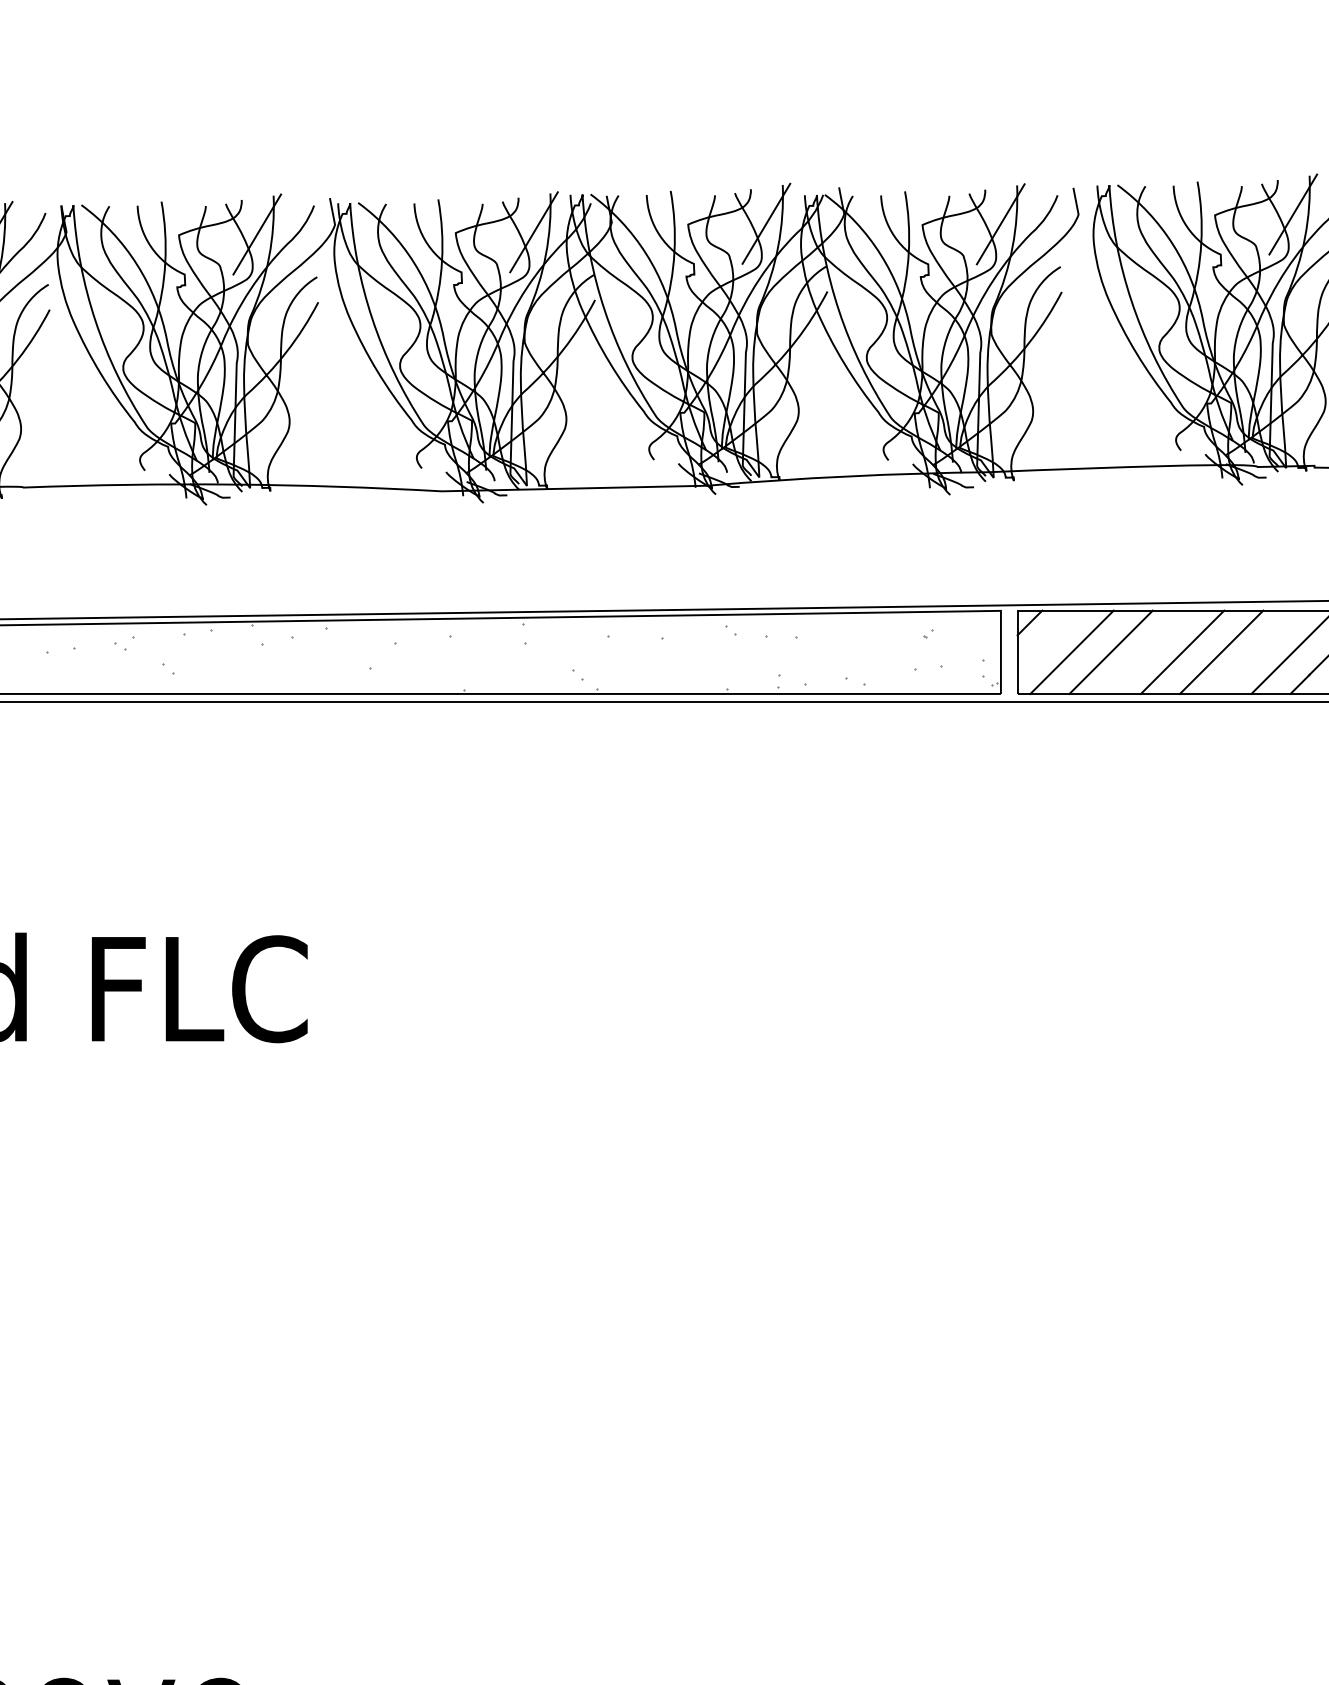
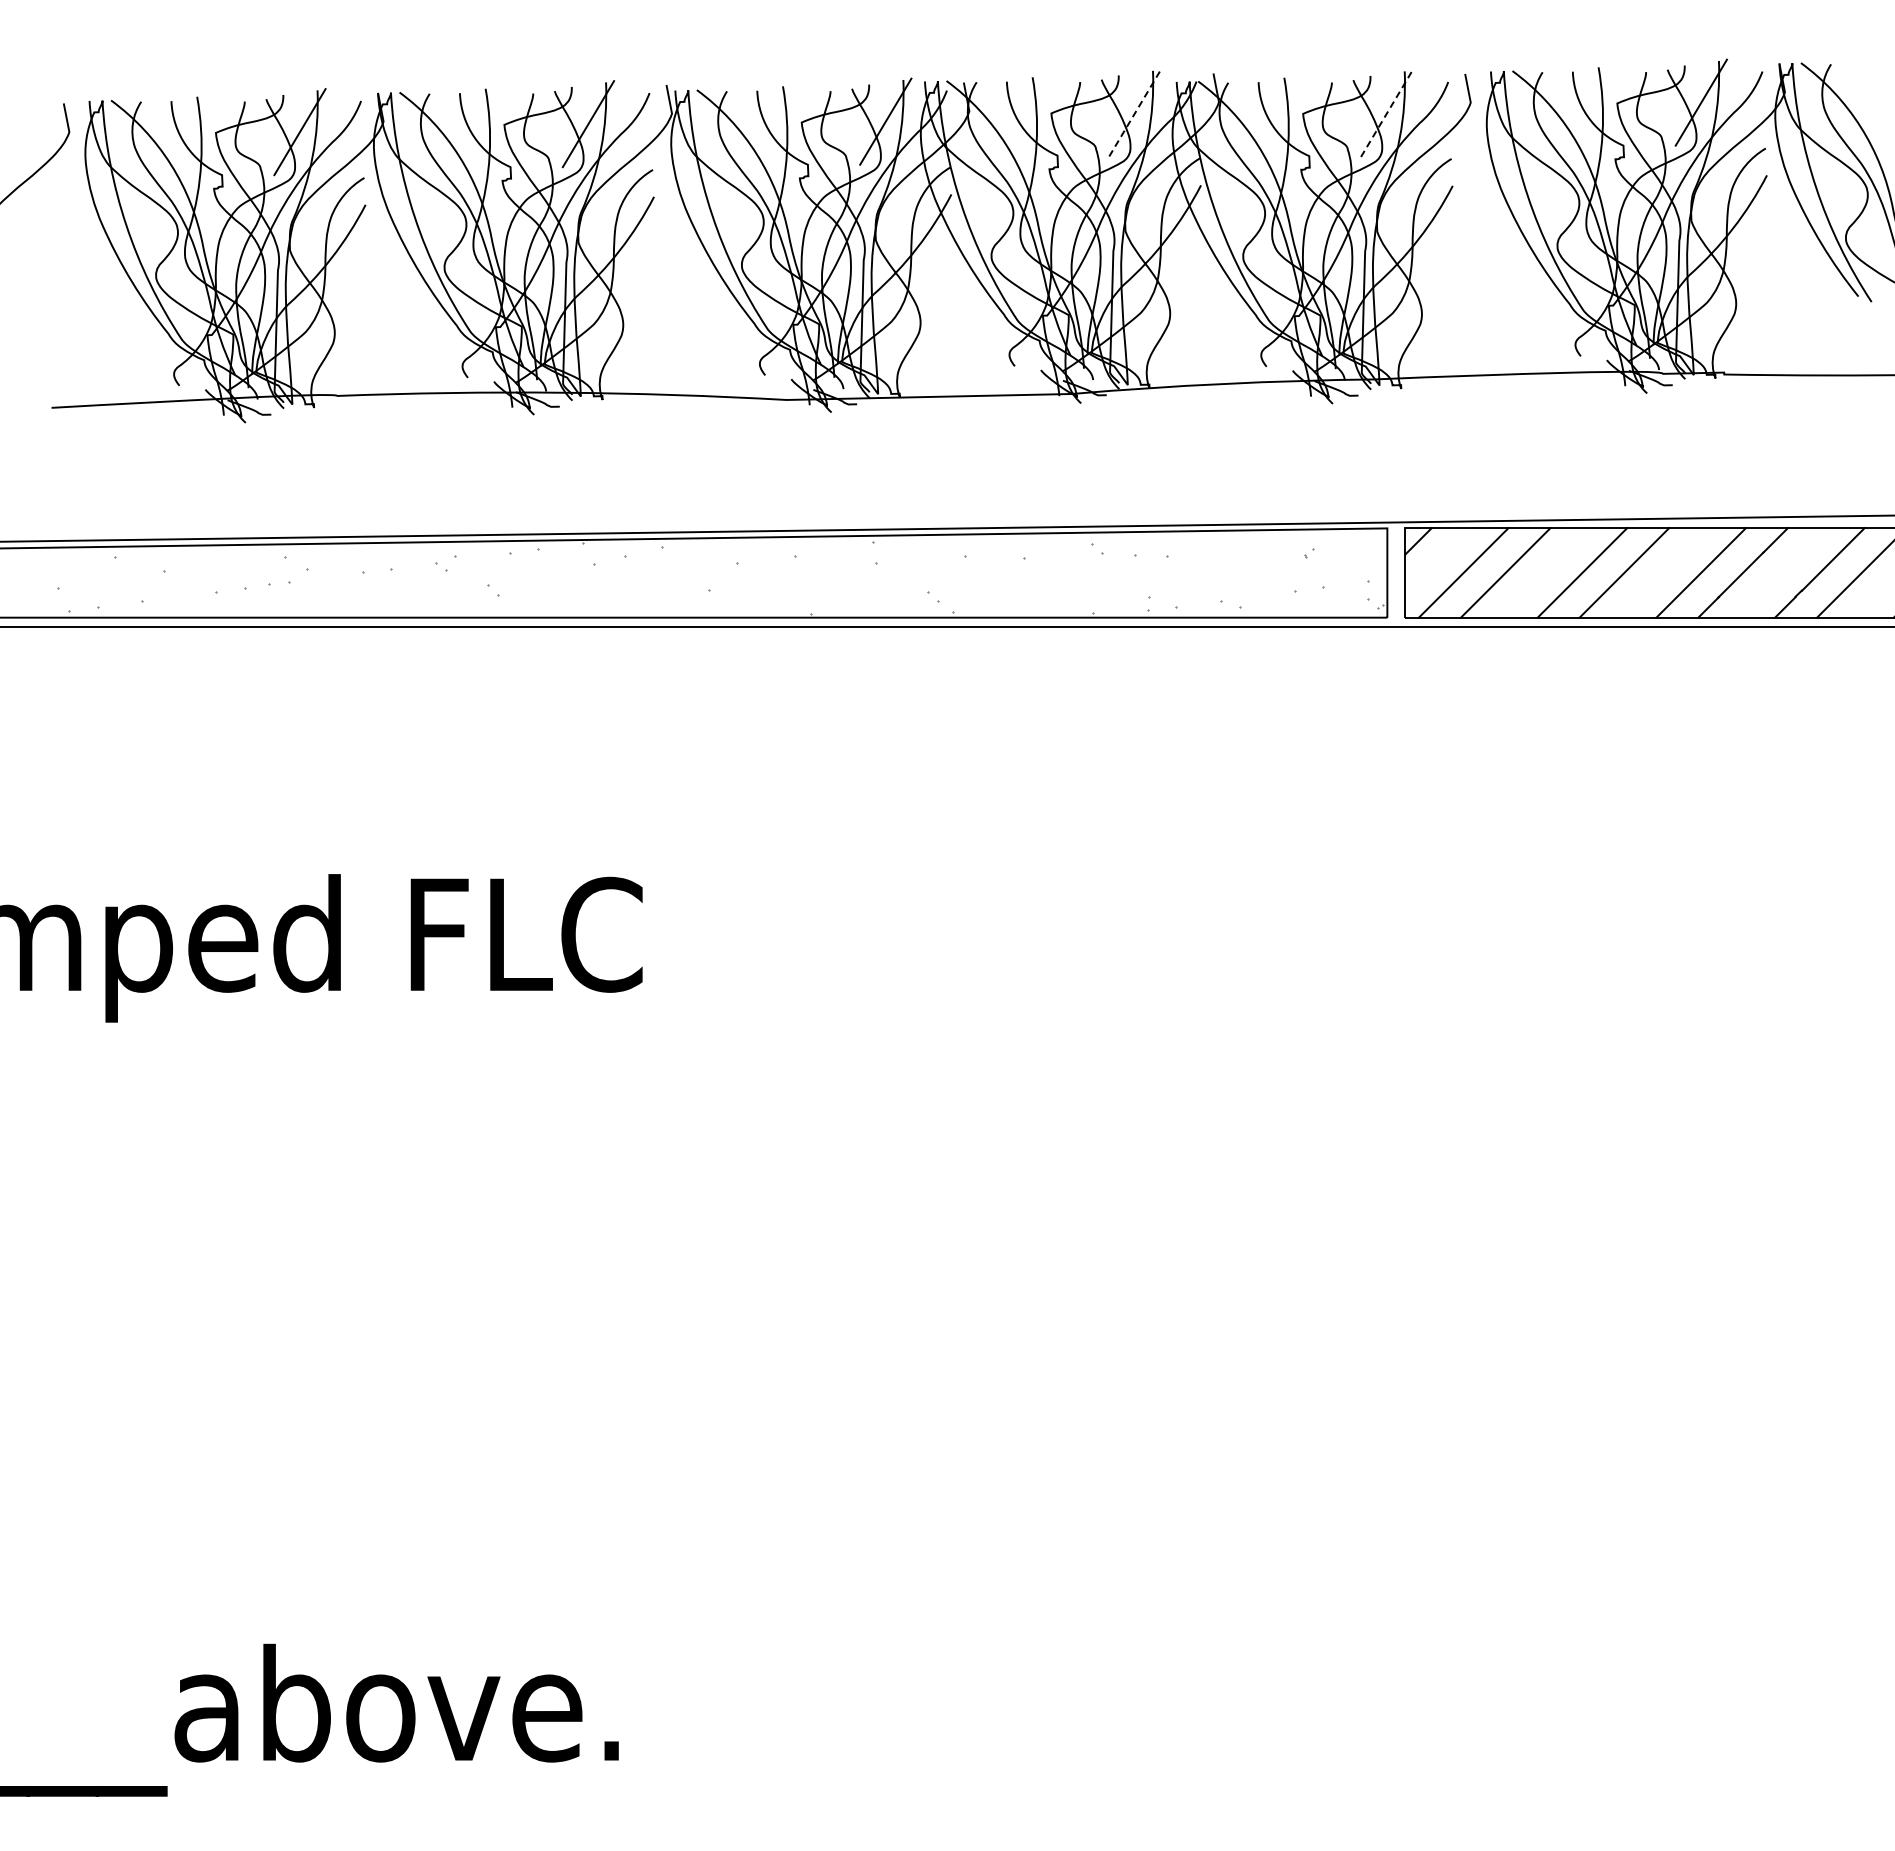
line: (766, 223) -> (1135, 112), solid -> dashed
line: (1001, 223) -> (1387, 112), solid -> dashed

